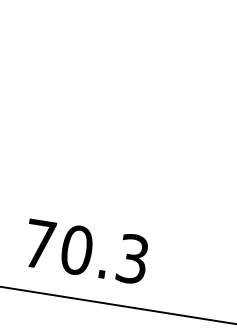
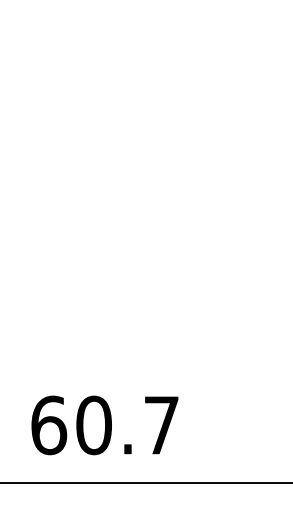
text: (85, 251) -> (104, 425), 70.3 -> 60.7

